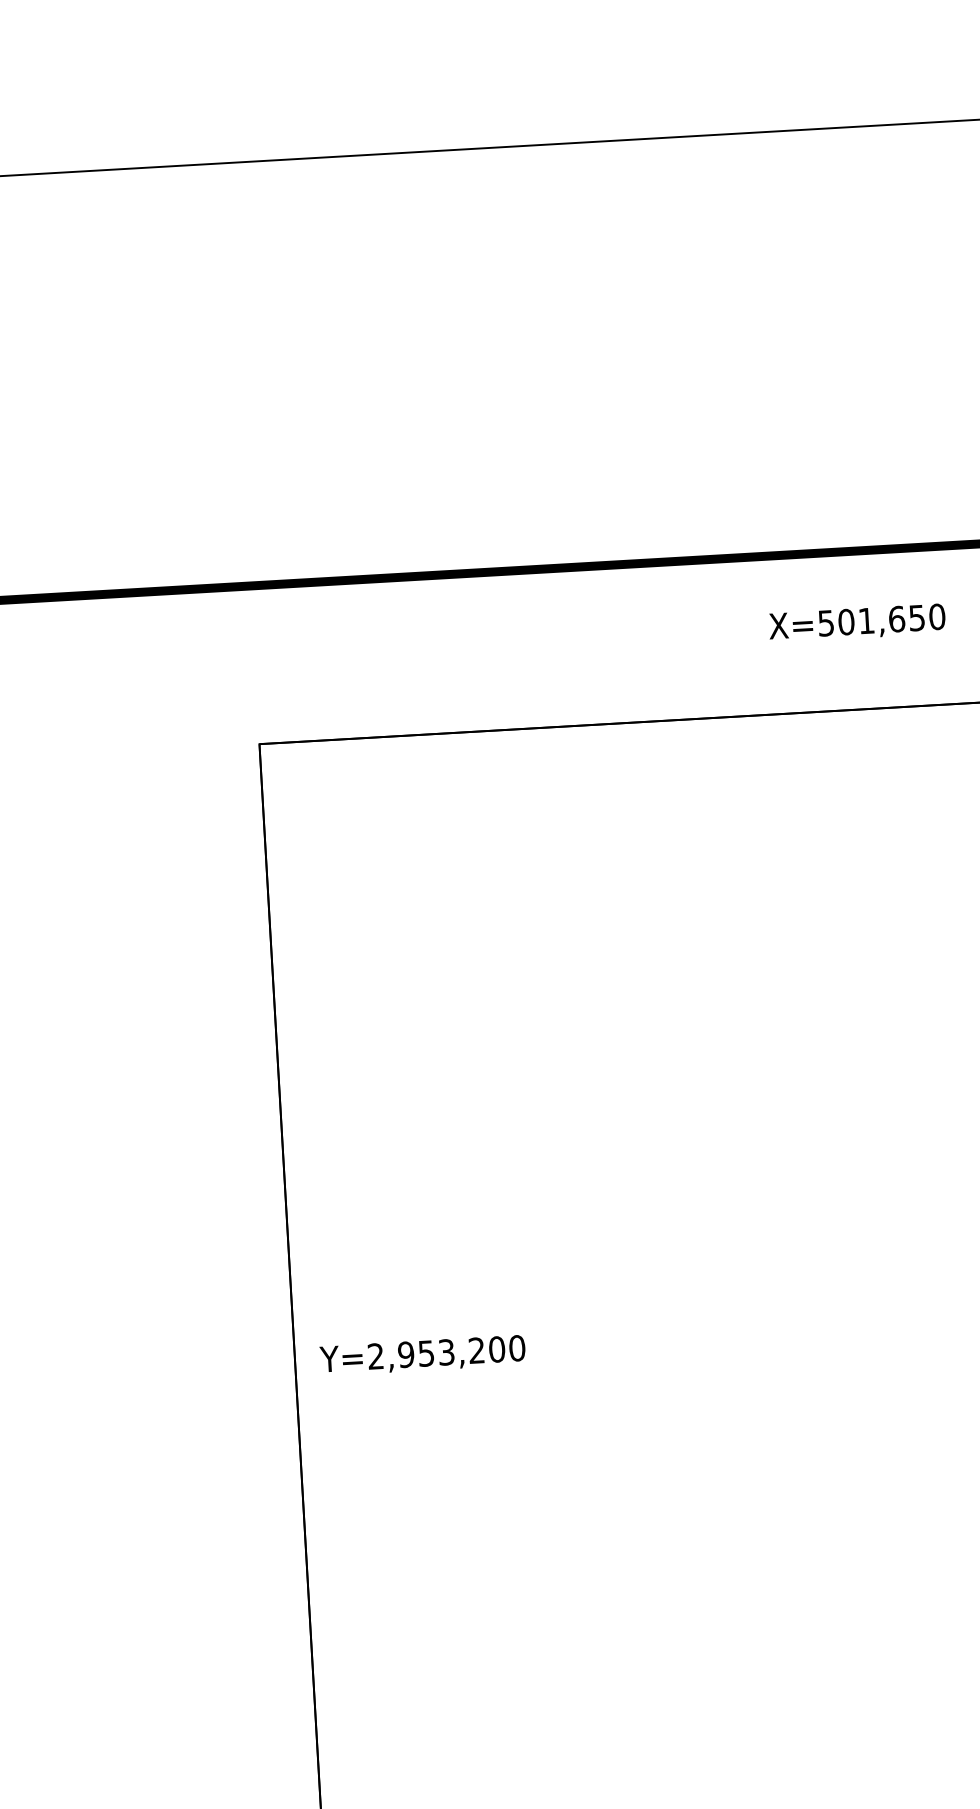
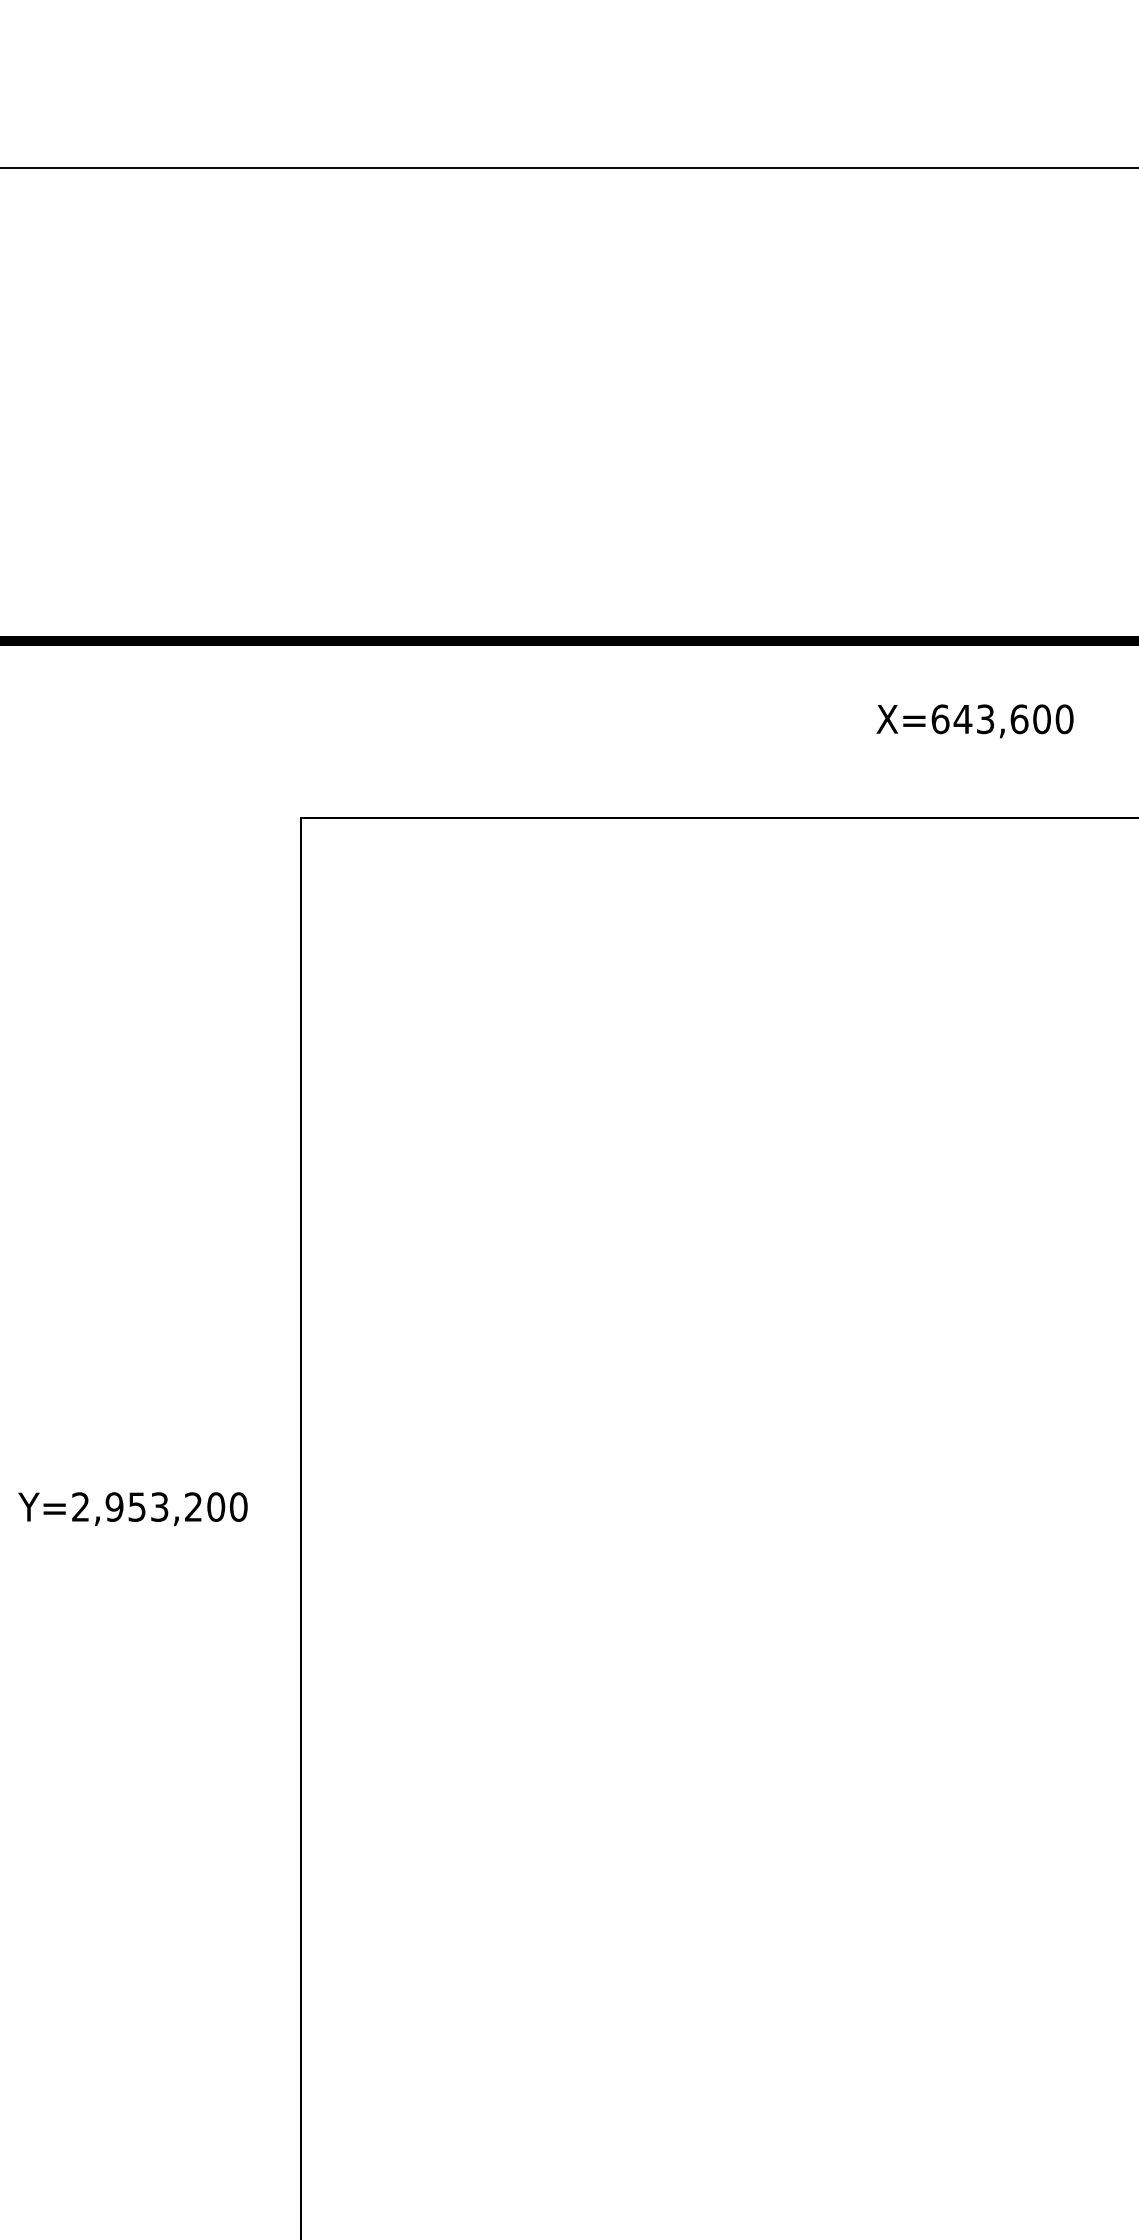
text: (871, 620) -> (990, 719), X=501,650 -> X=643,600
text: (422, 1355) -> (132, 1508), moved

